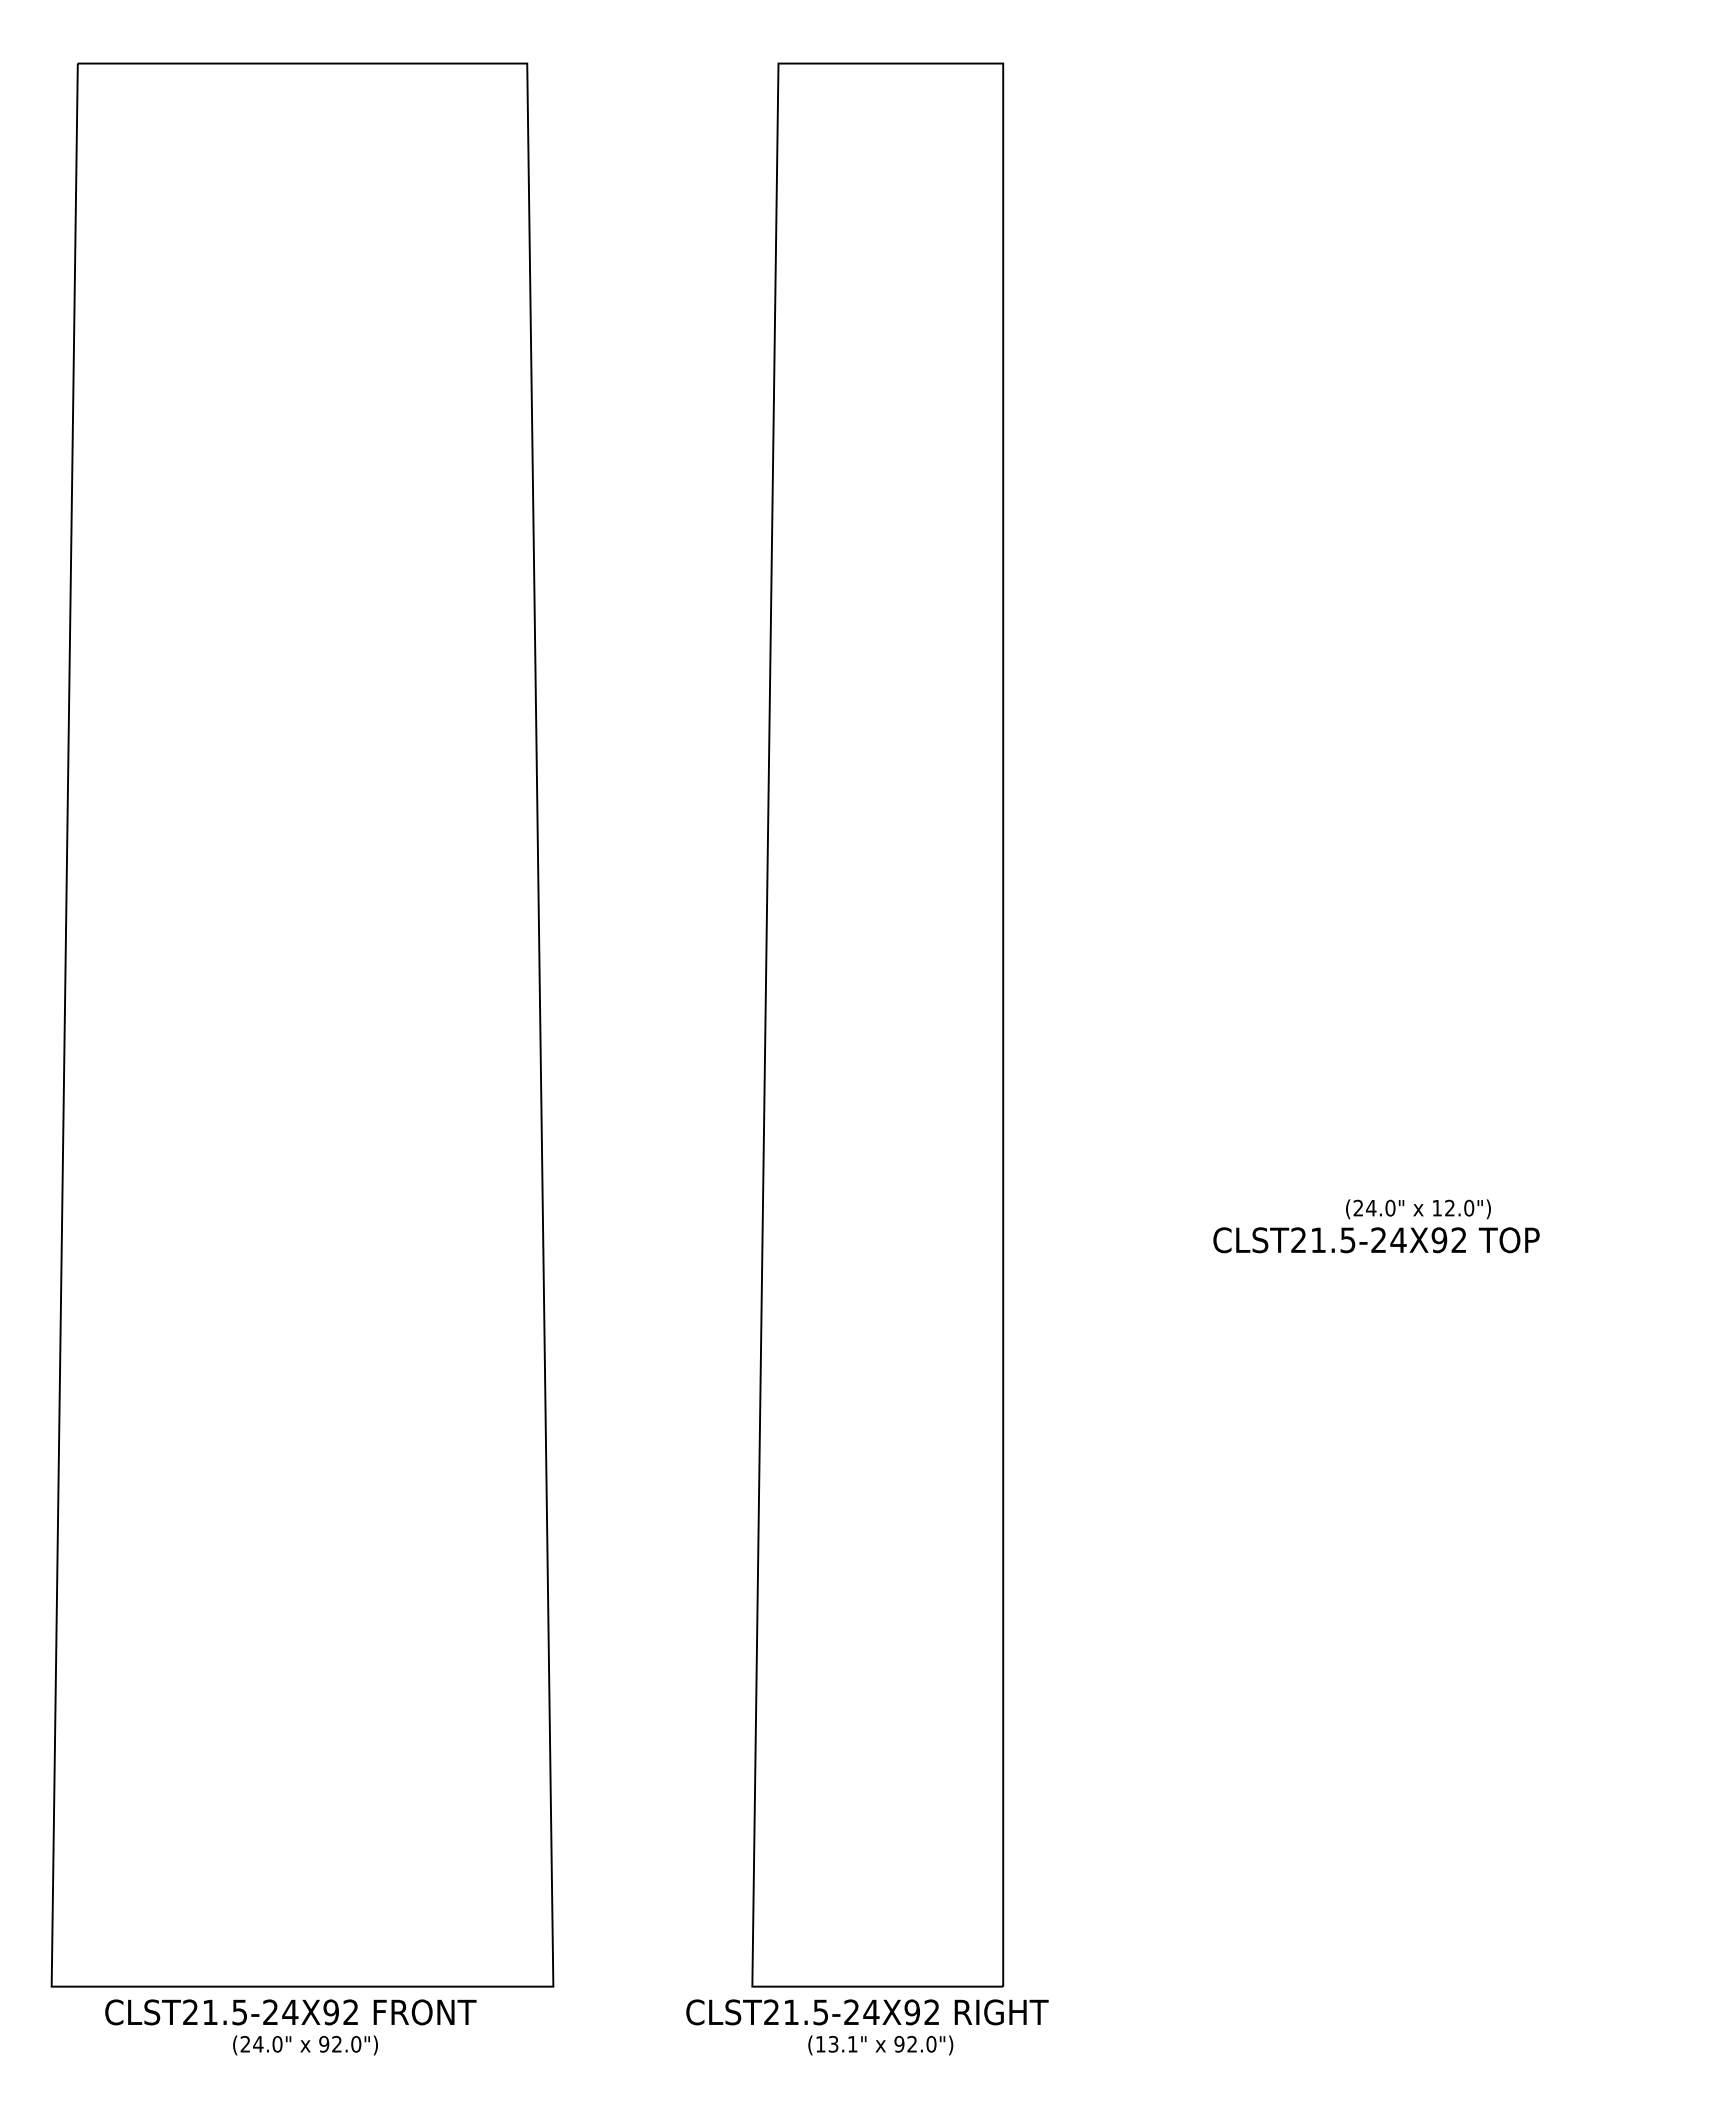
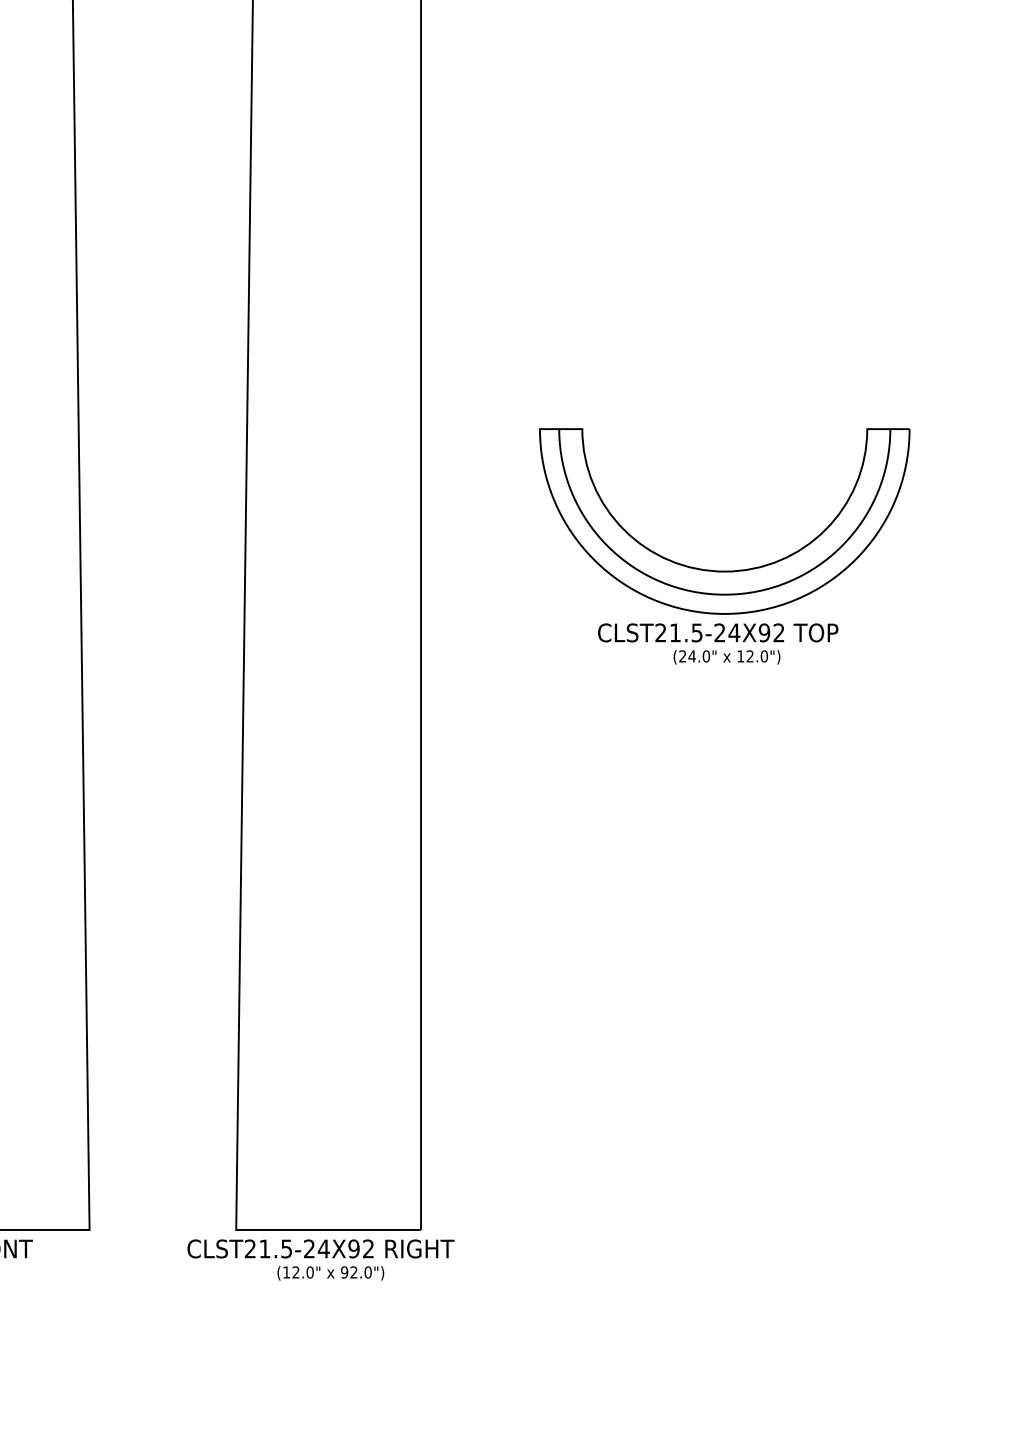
part: (1423, 1091) -> (730, 570), added
text: (1376, 1240) -> (718, 633), moved
text: (842, 2043) -> (302, 1271), (13.1" -> (12.0"

